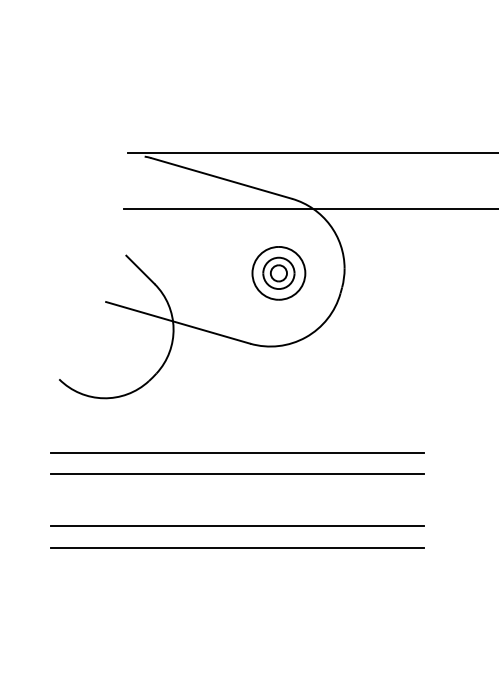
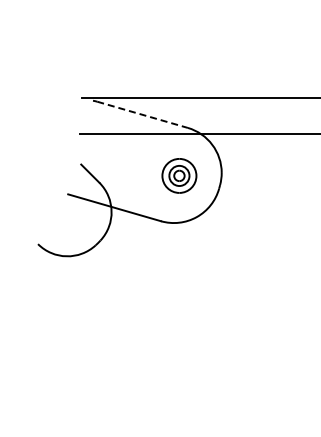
line: (223, 177) -> (143, 114), solid -> dashed
line: (237, 452) -> (152, 291), removed
line: (237, 474) -> (152, 305), removed
line: (237, 525) -> (152, 338), removed
line: (237, 547) -> (152, 352), removed

